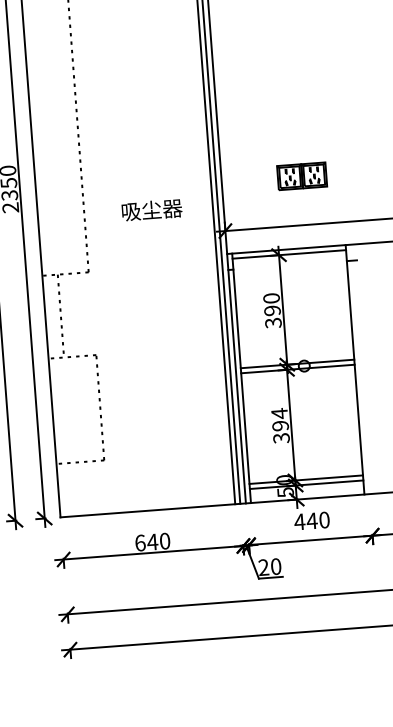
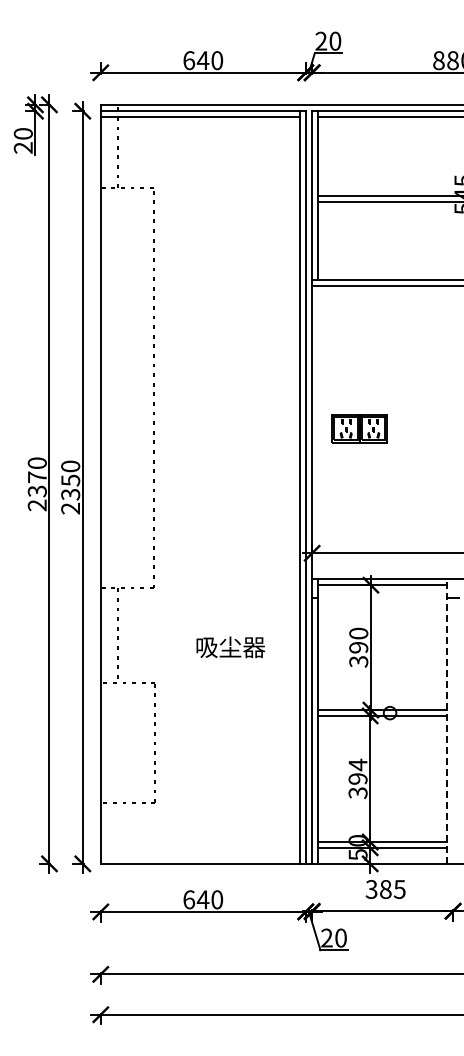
part: (301, 176) -> (359, 428), moved
text: (151, 210) -> (230, 647), moved
line: (355, 369) -> (447, 721), solid -> dashed
text: (311, 520) -> (385, 888), 440 -> 385

